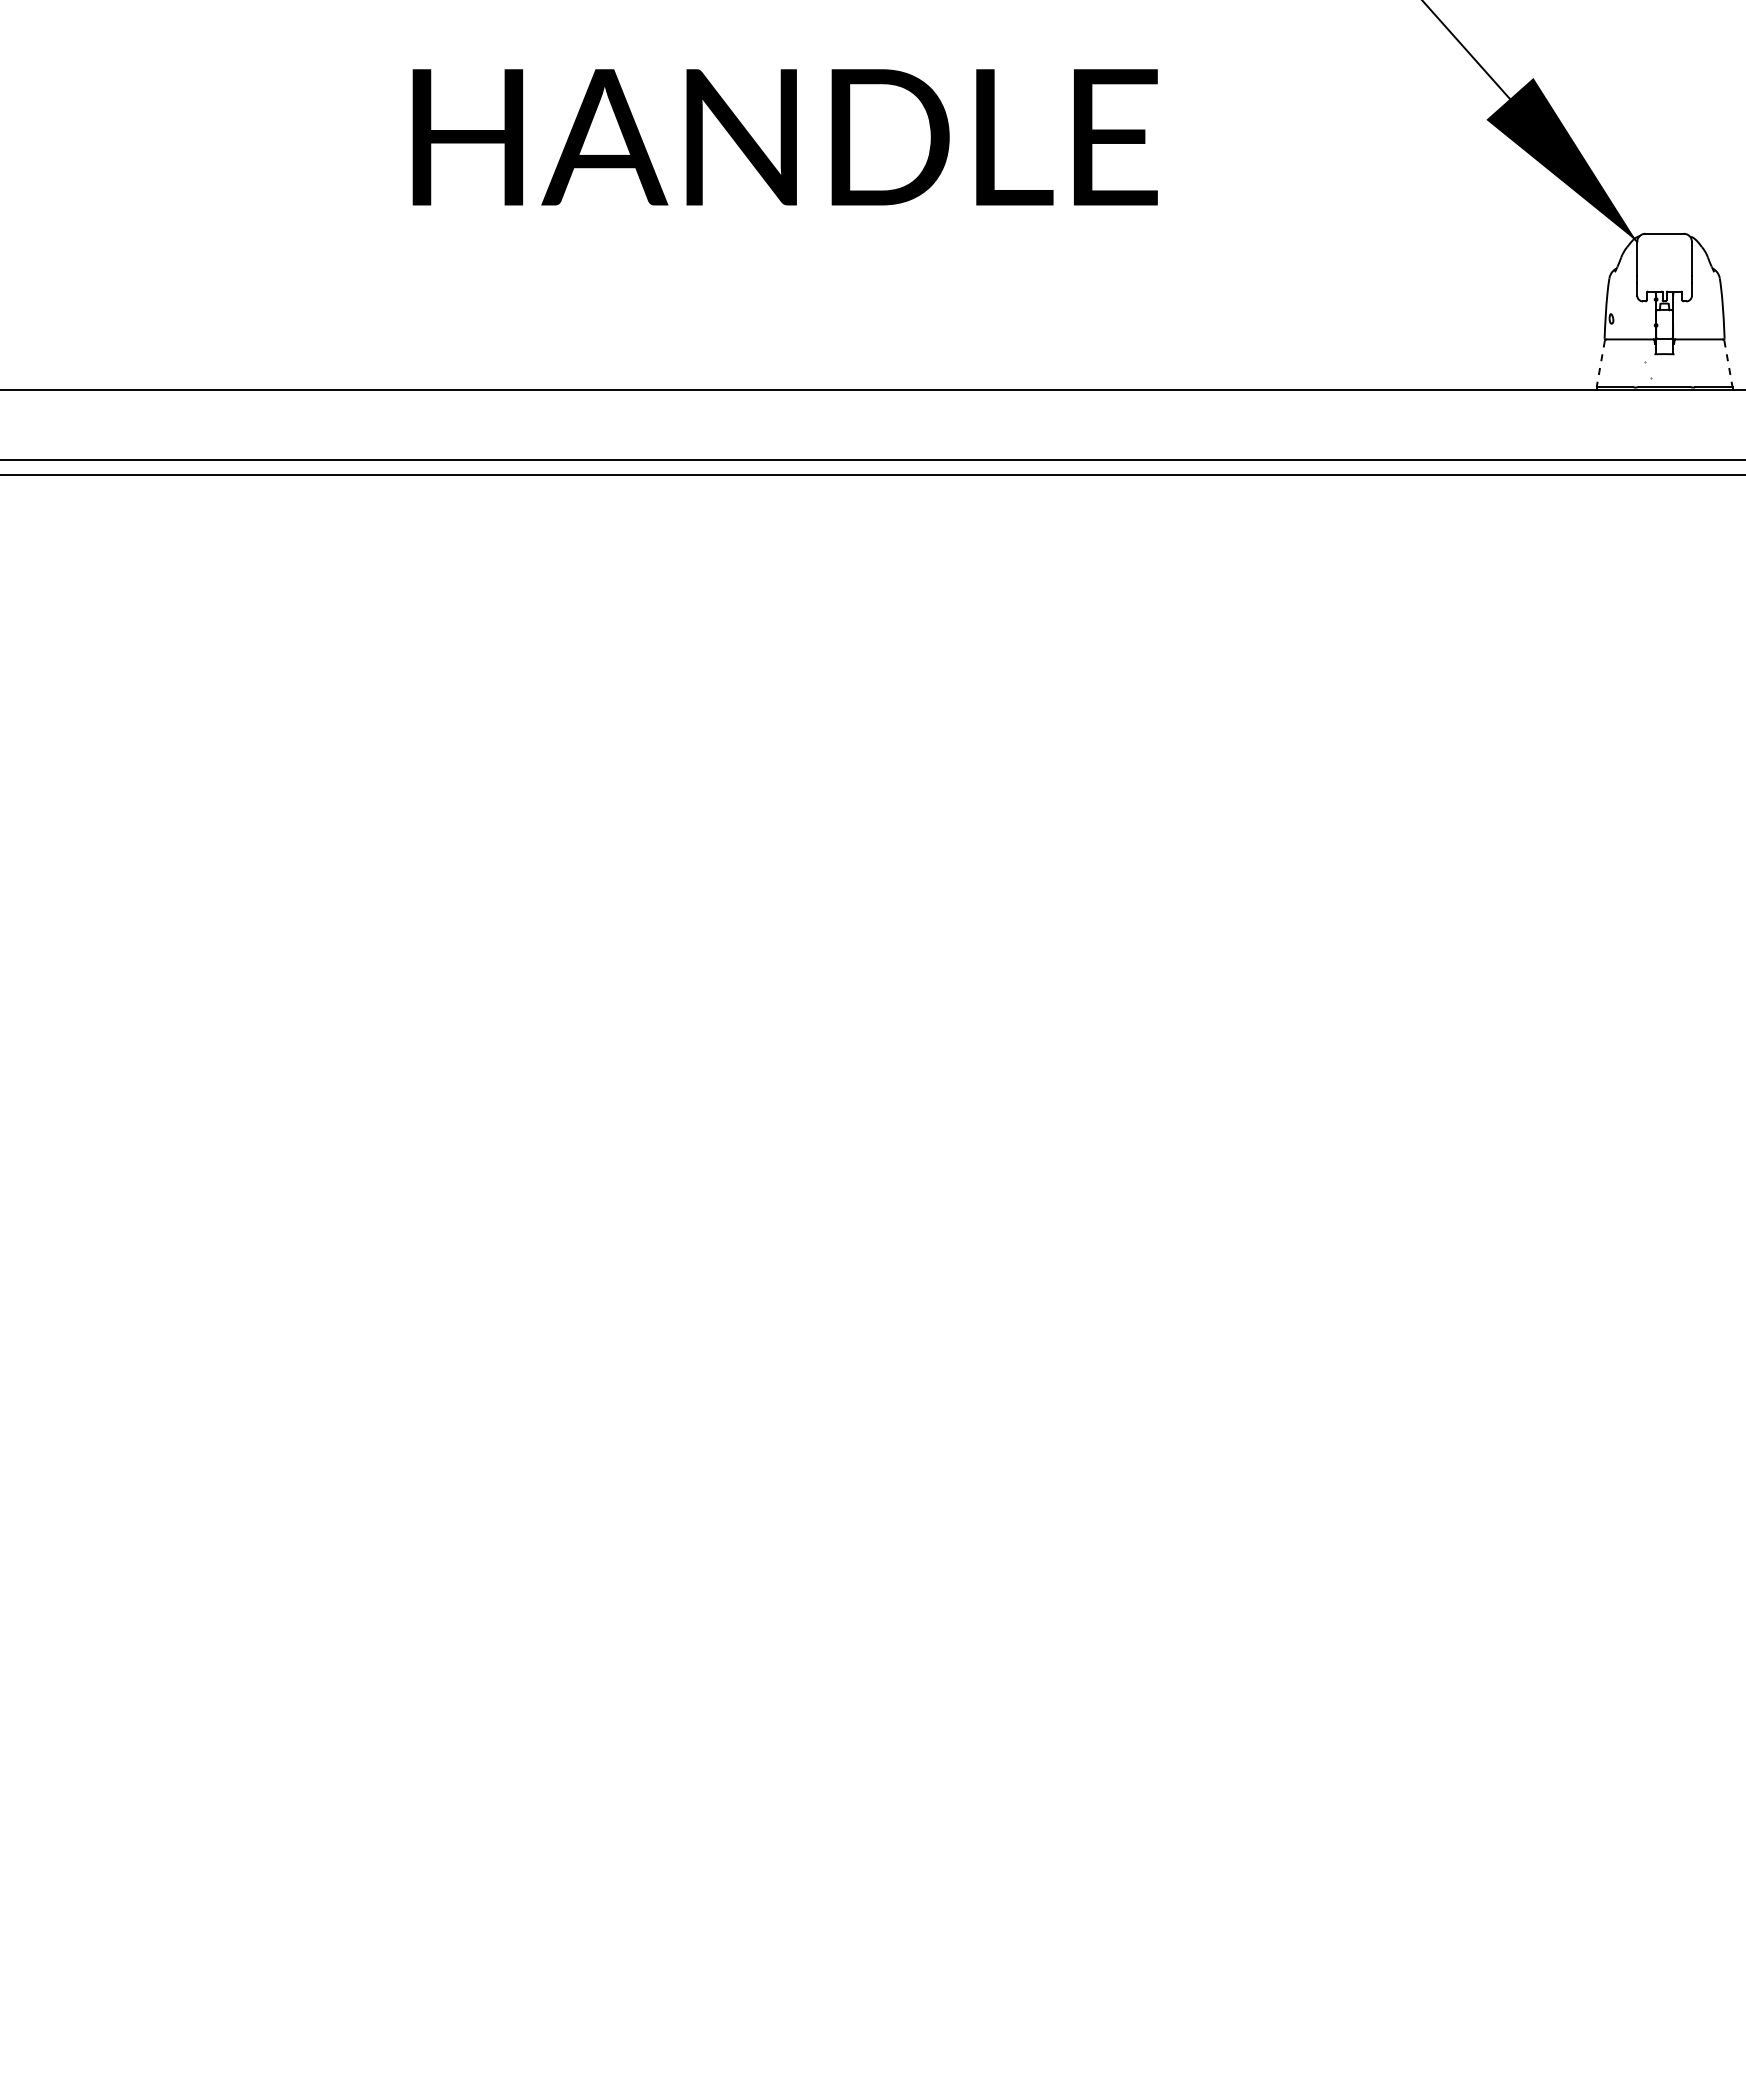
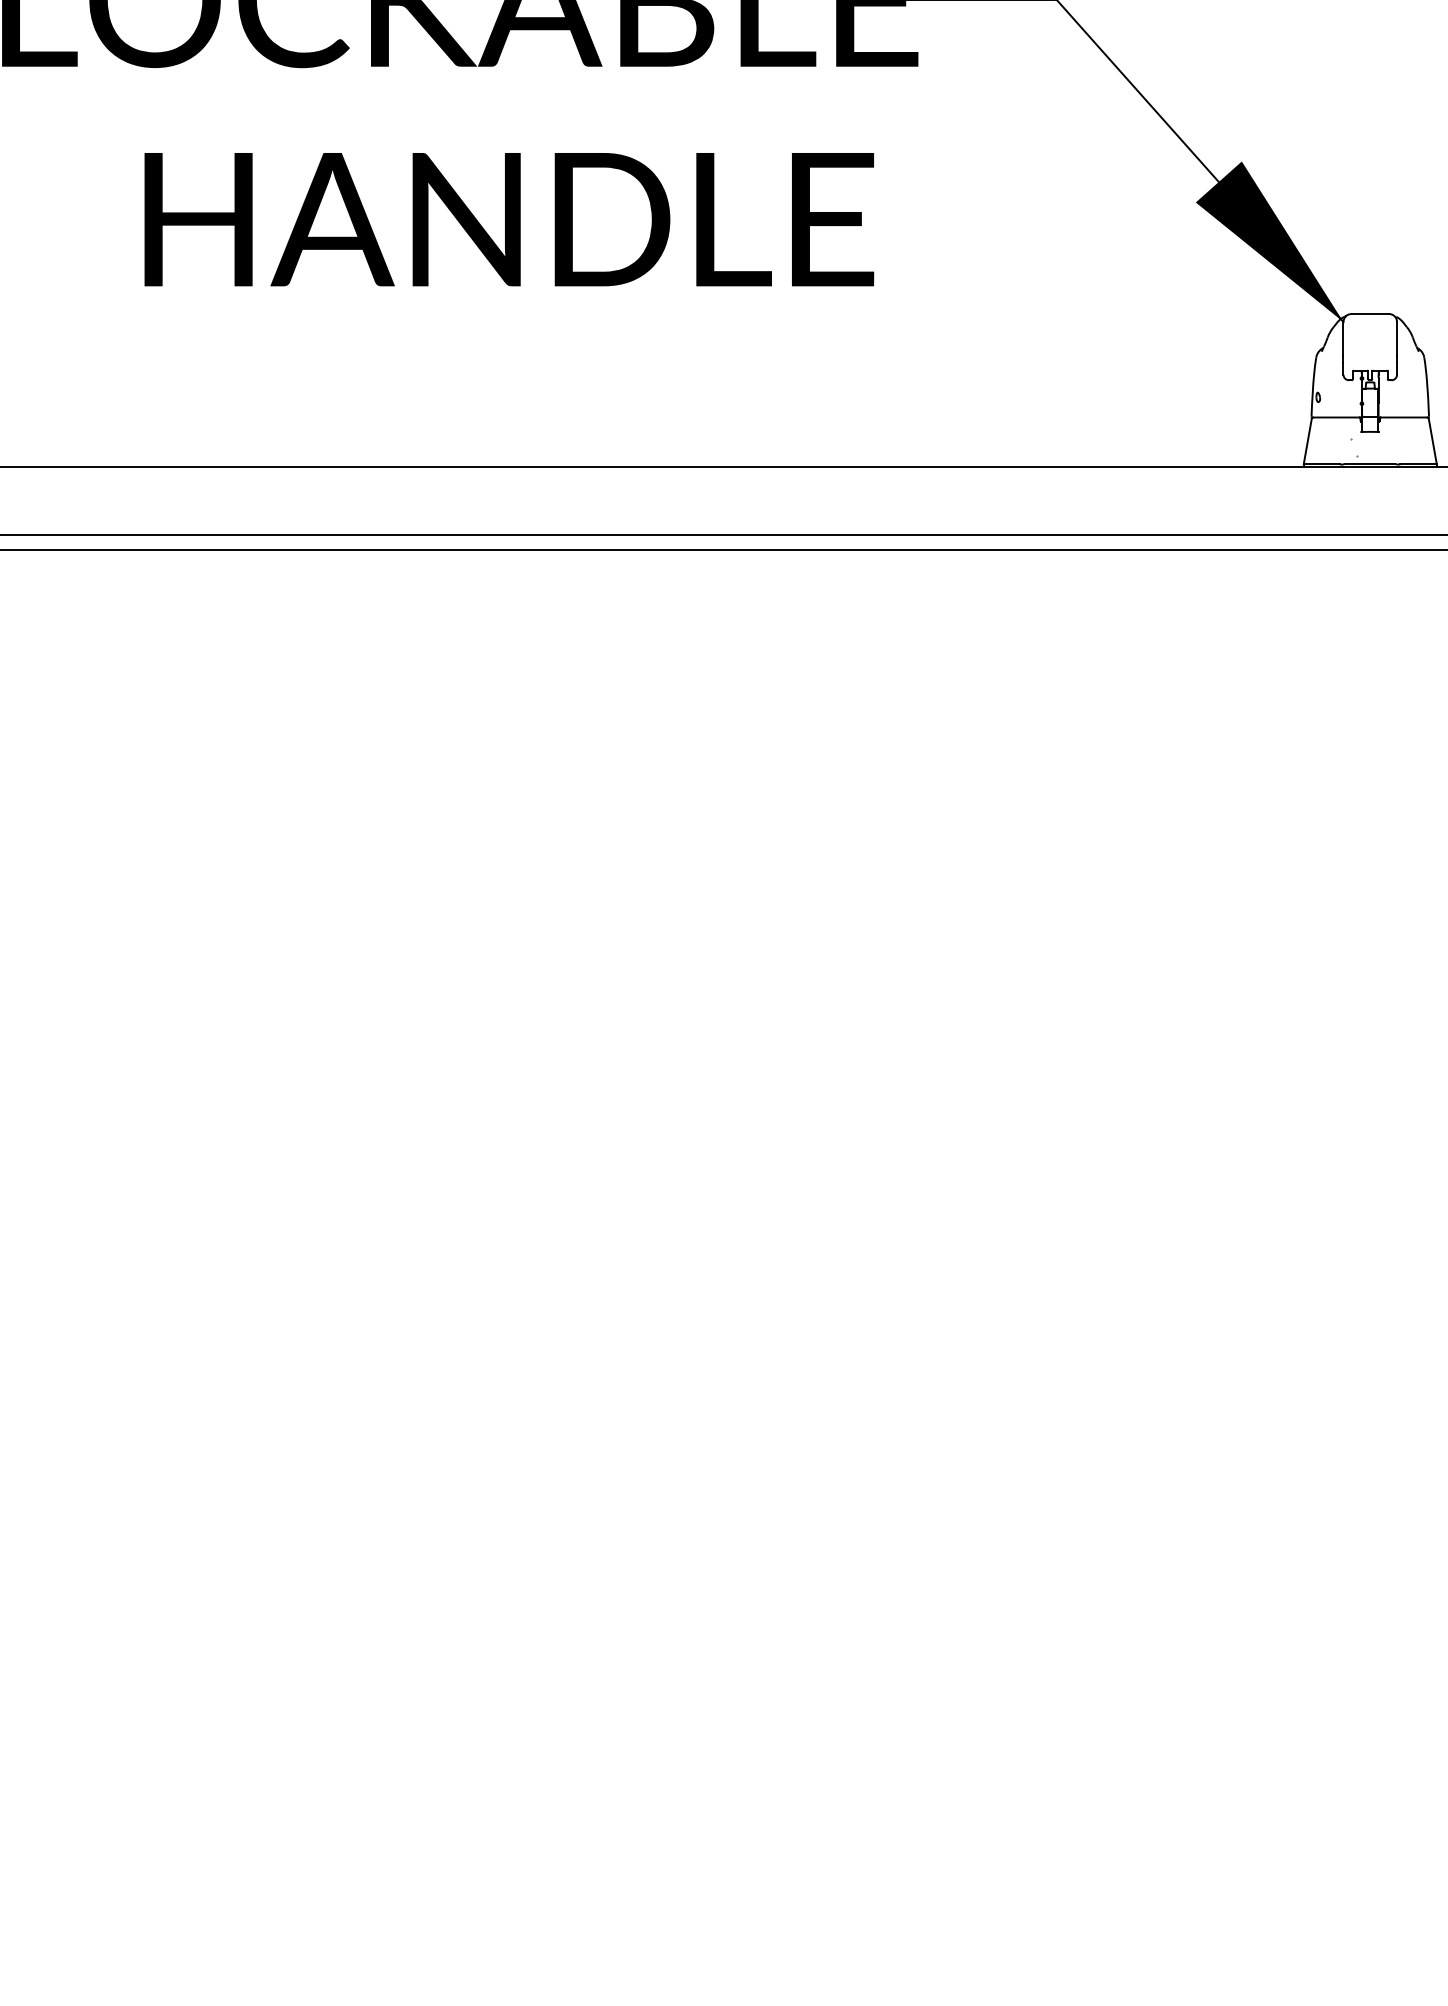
line: (1600, 363) -> (1307, 441), dashed -> solid
line: (1728, 363) -> (1432, 441), dashed -> solid

